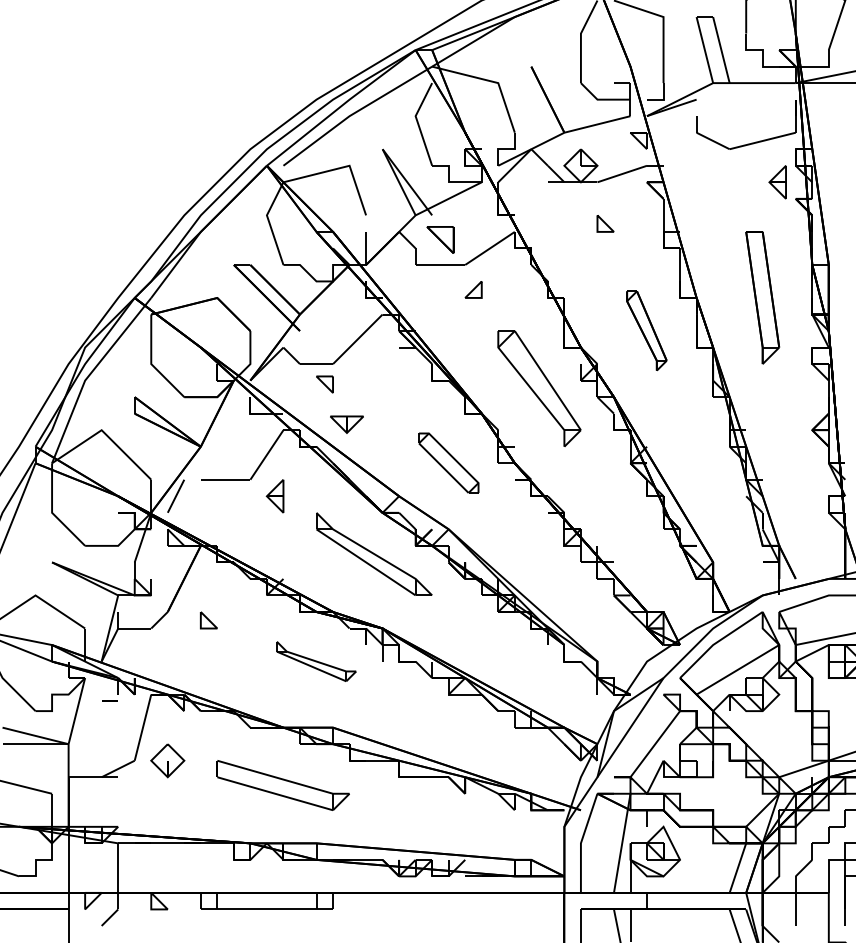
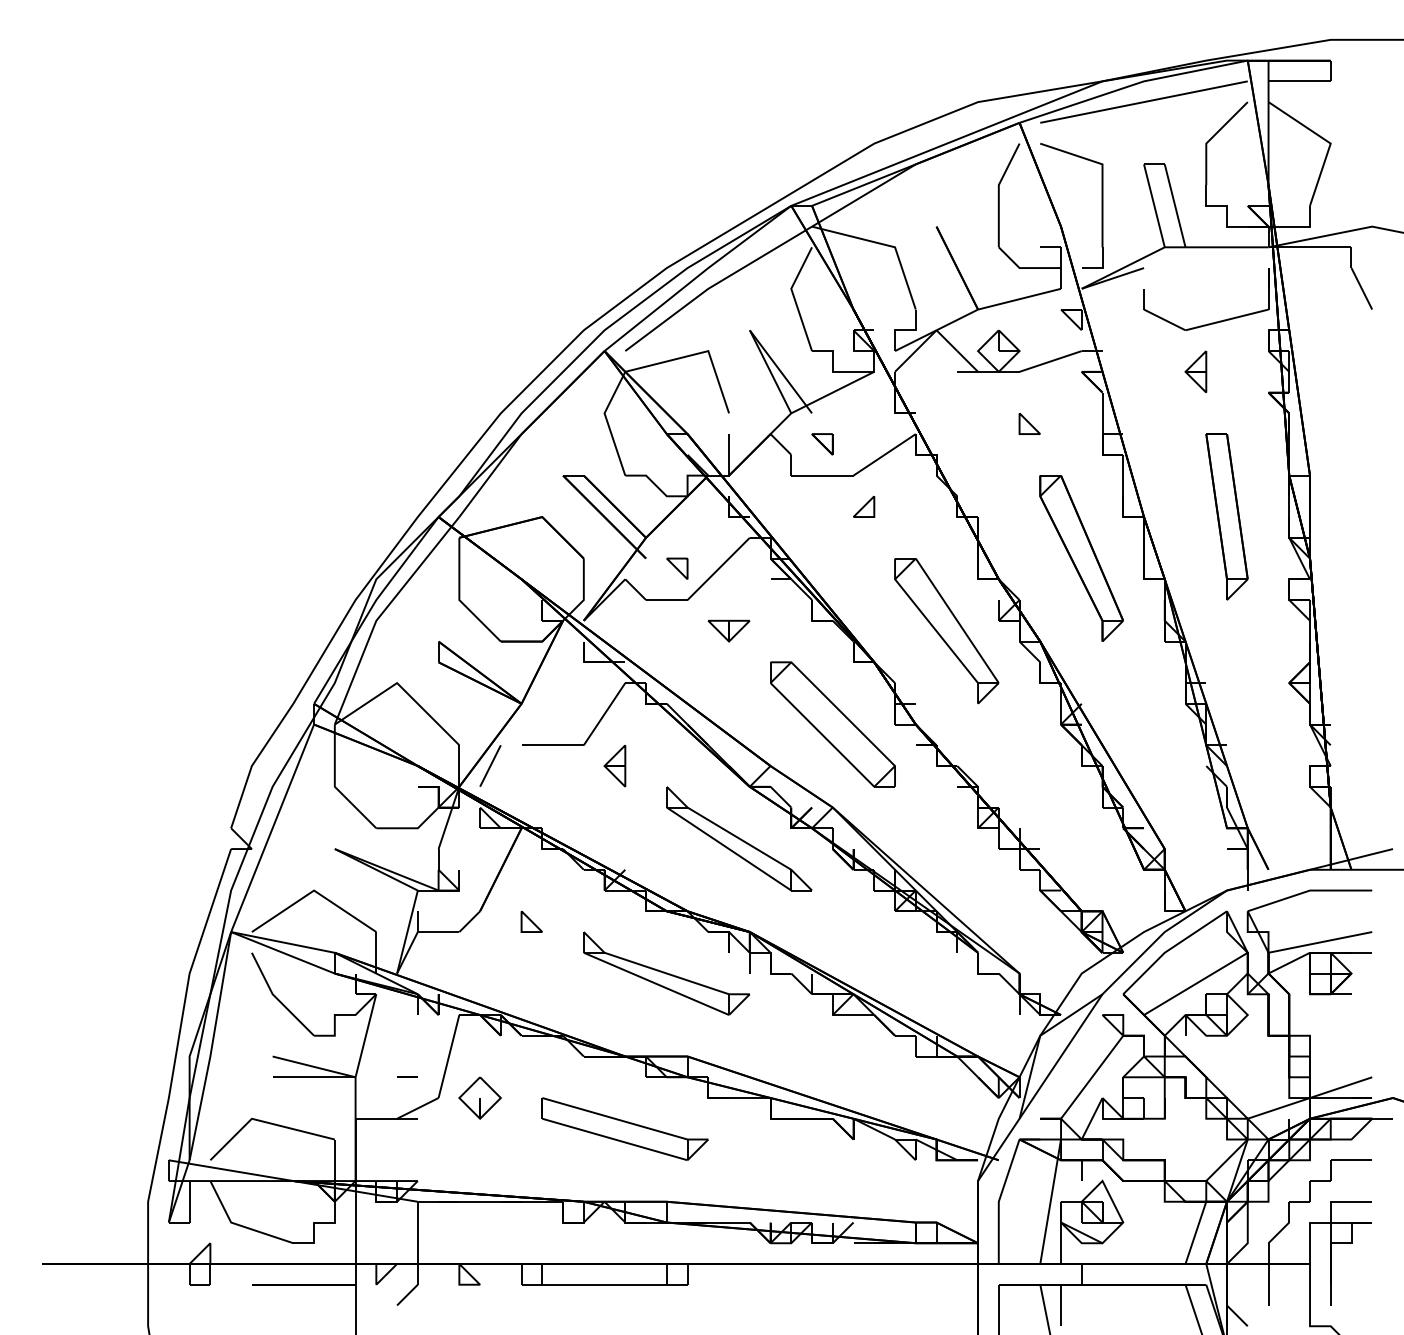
part: (777, 182) -> (1195, 371), moved
part: (440, 240) -> (822, 444), size x0.62
part: (646, 330) -> (1081, 558), size x1.67
part: (325, 384) -> (677, 568), moved
part: (346, 424) -> (728, 630), moved
part: (448, 463) -> (832, 724), size x1.67
part: (316, 661) -> (666, 973), size x1.67
line: (109, 700) -> (407, 1076), moved

